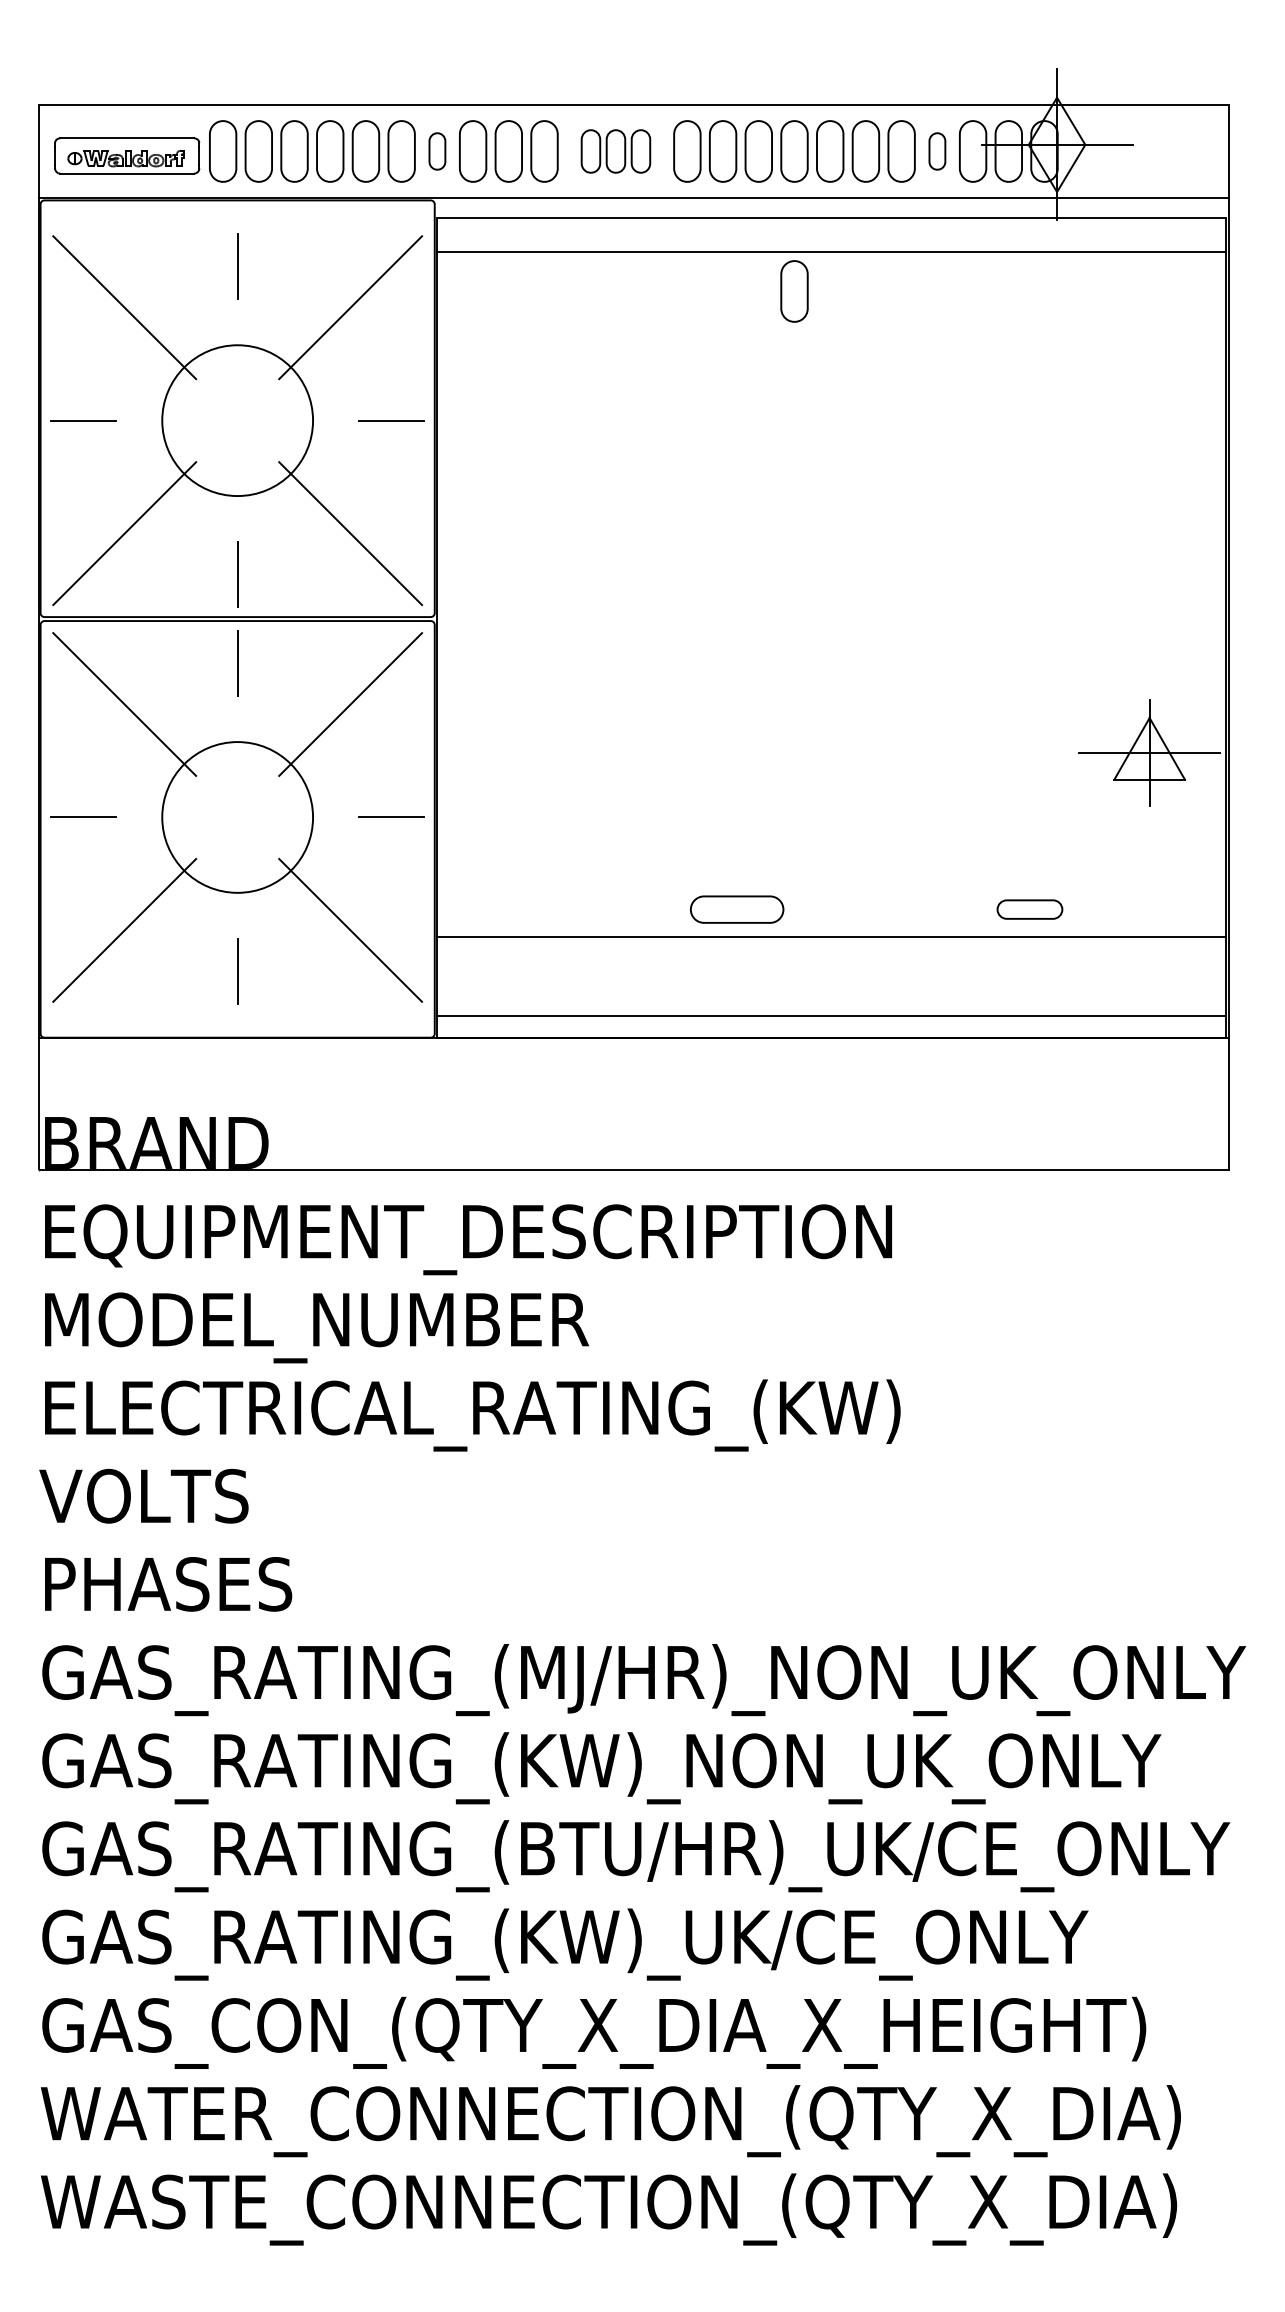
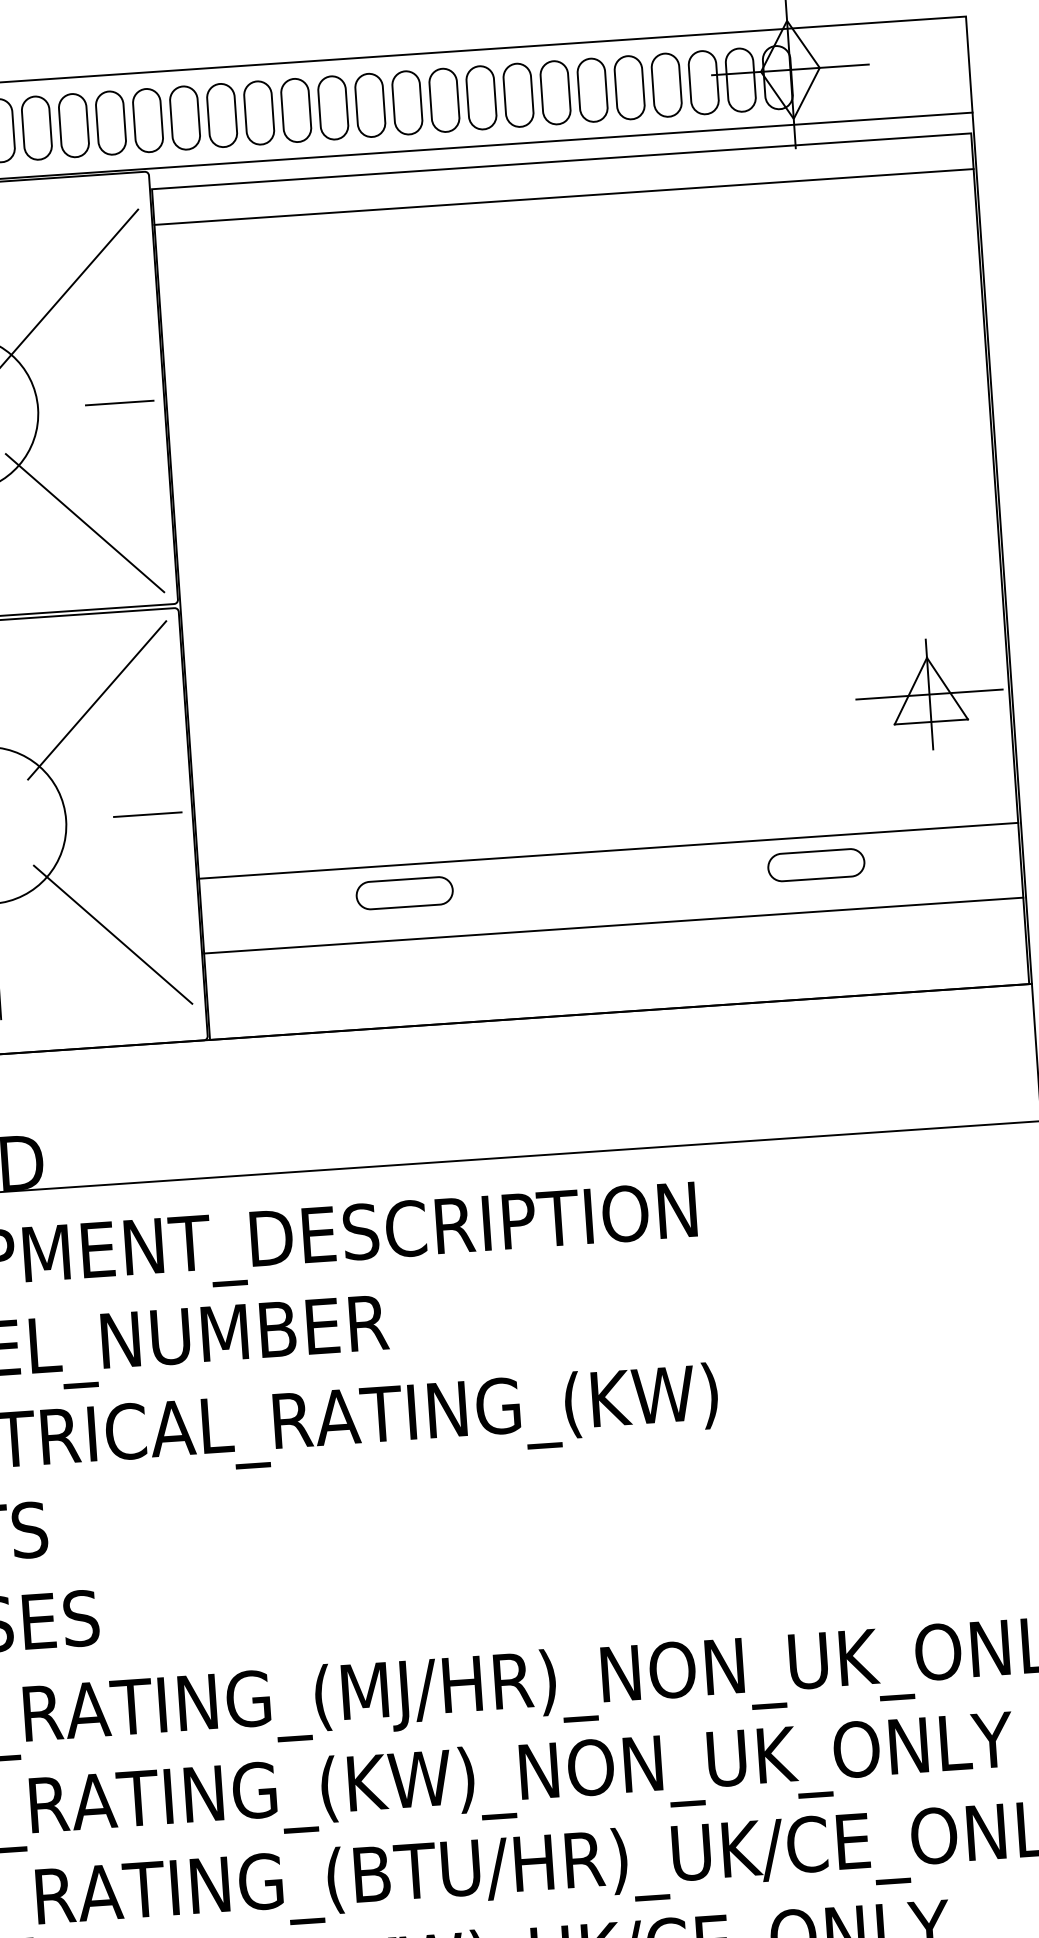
part: (437, 151) -> (148, 120), size x1.67
part: (615, 151) -> (332, 107), size x1.43
part: (937, 151) -> (666, 85), size x1.67
part: (794, 291) -> (528, 240), removed
part: (737, 909) -> (405, 893), moved
part: (1029, 909) -> (815, 865), size x1.43
line: (831, 937) -> (608, 851), moved
line: (831, 1016) -> (613, 925), moved

